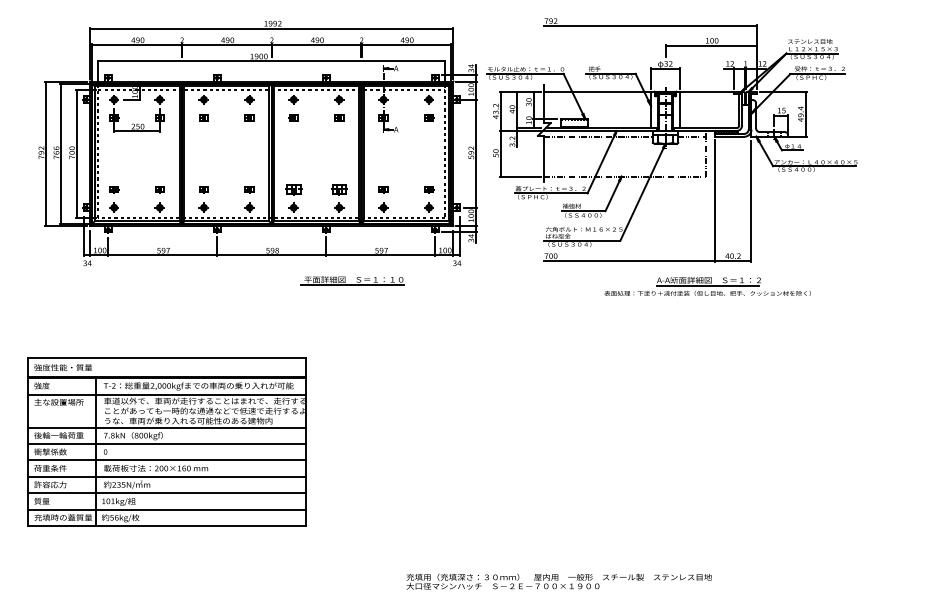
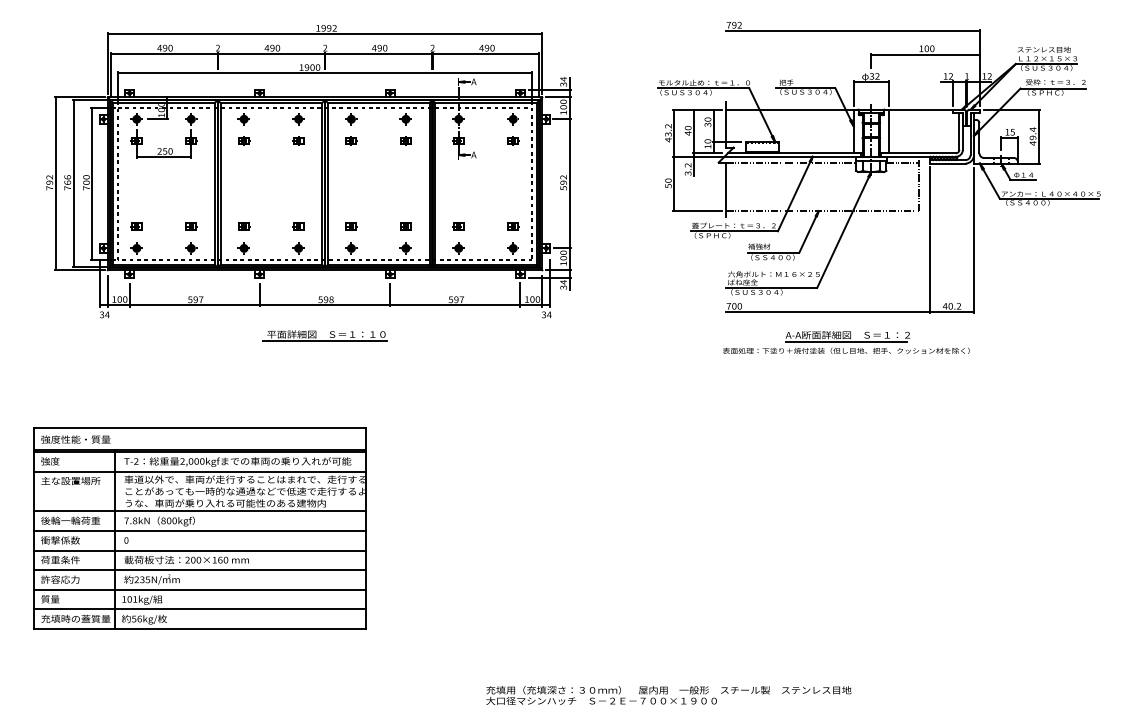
part: (671, 140) -> (878, 168), moved
part: (293, 189) -> (351, 226), size x0.62
part: (339, 189) -> (406, 226), size x0.62
part: (352, 280) -> (324, 335), moved

